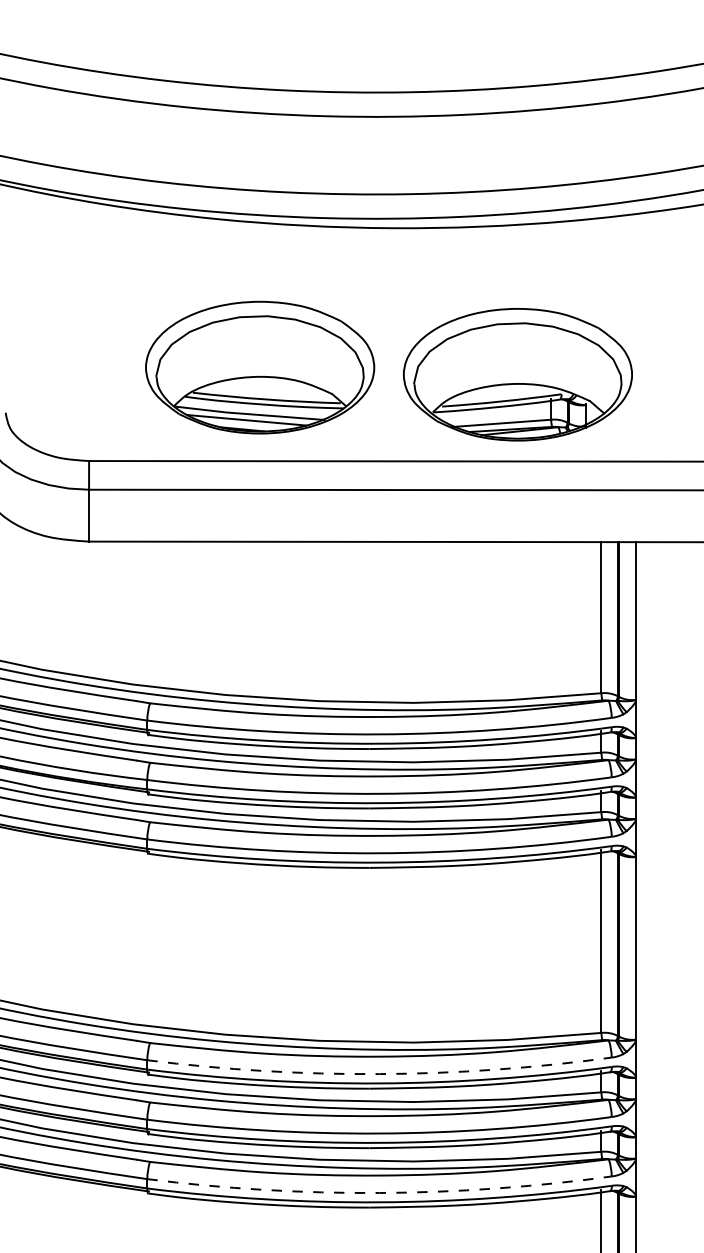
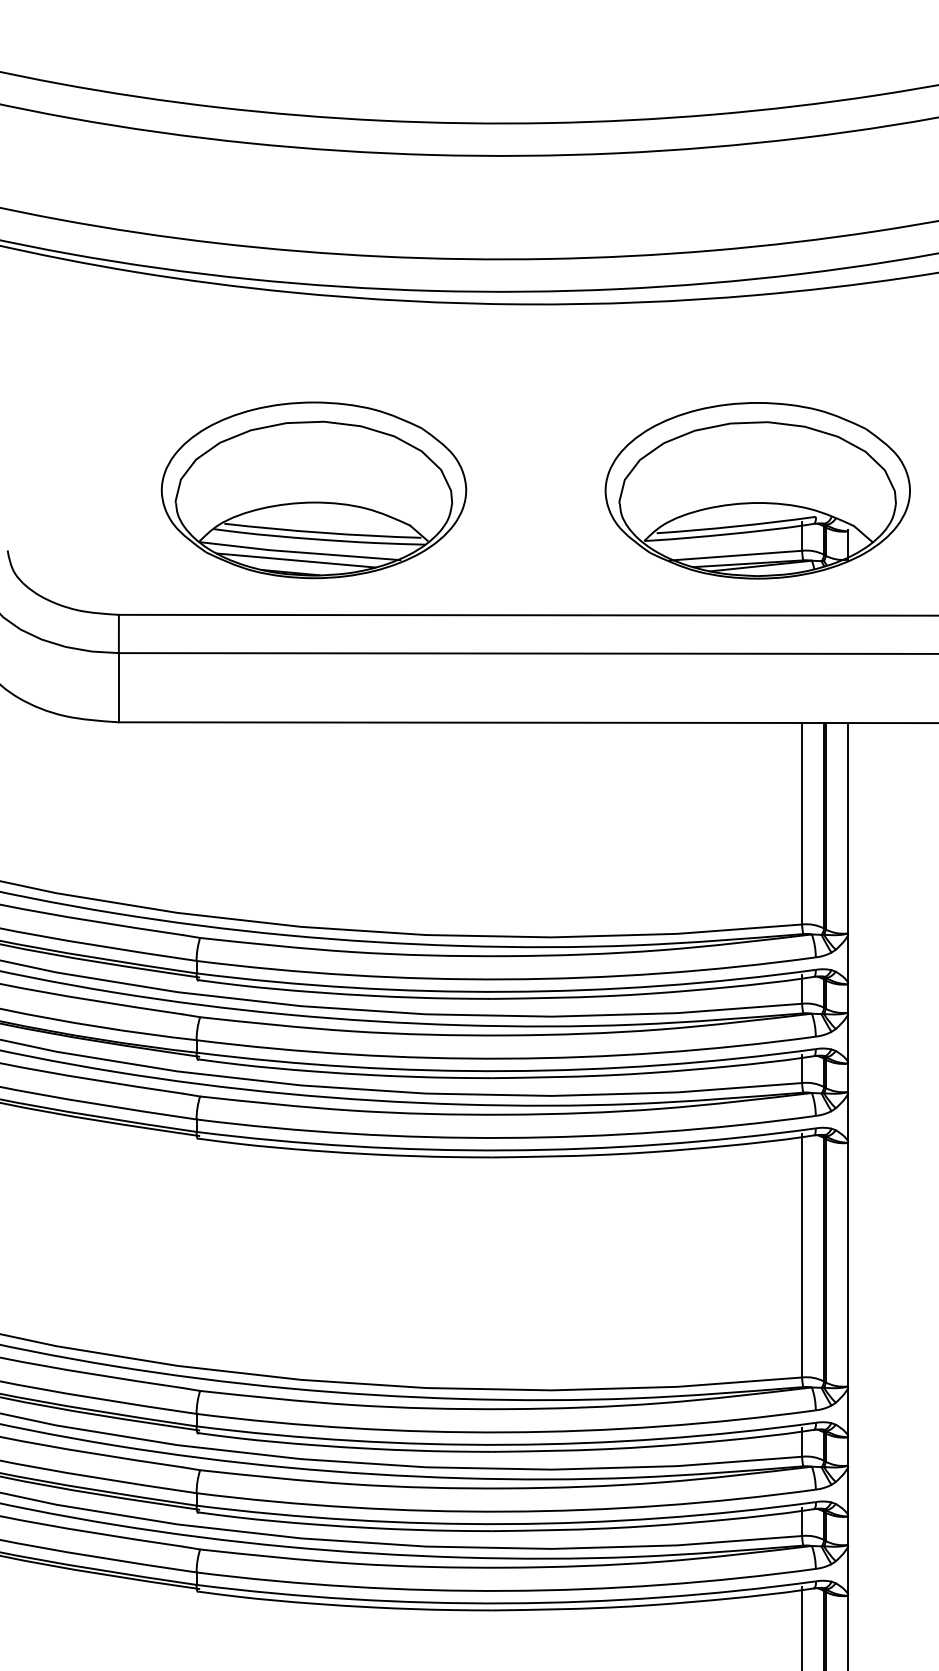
part: (259, 367) -> (313, 490), moved
part: (517, 374) -> (757, 490), moved
arc: (379, 1074) -> (506, 1432), dashed -> solid
arc: (379, 1192) -> (506, 1590), dashed -> solid

